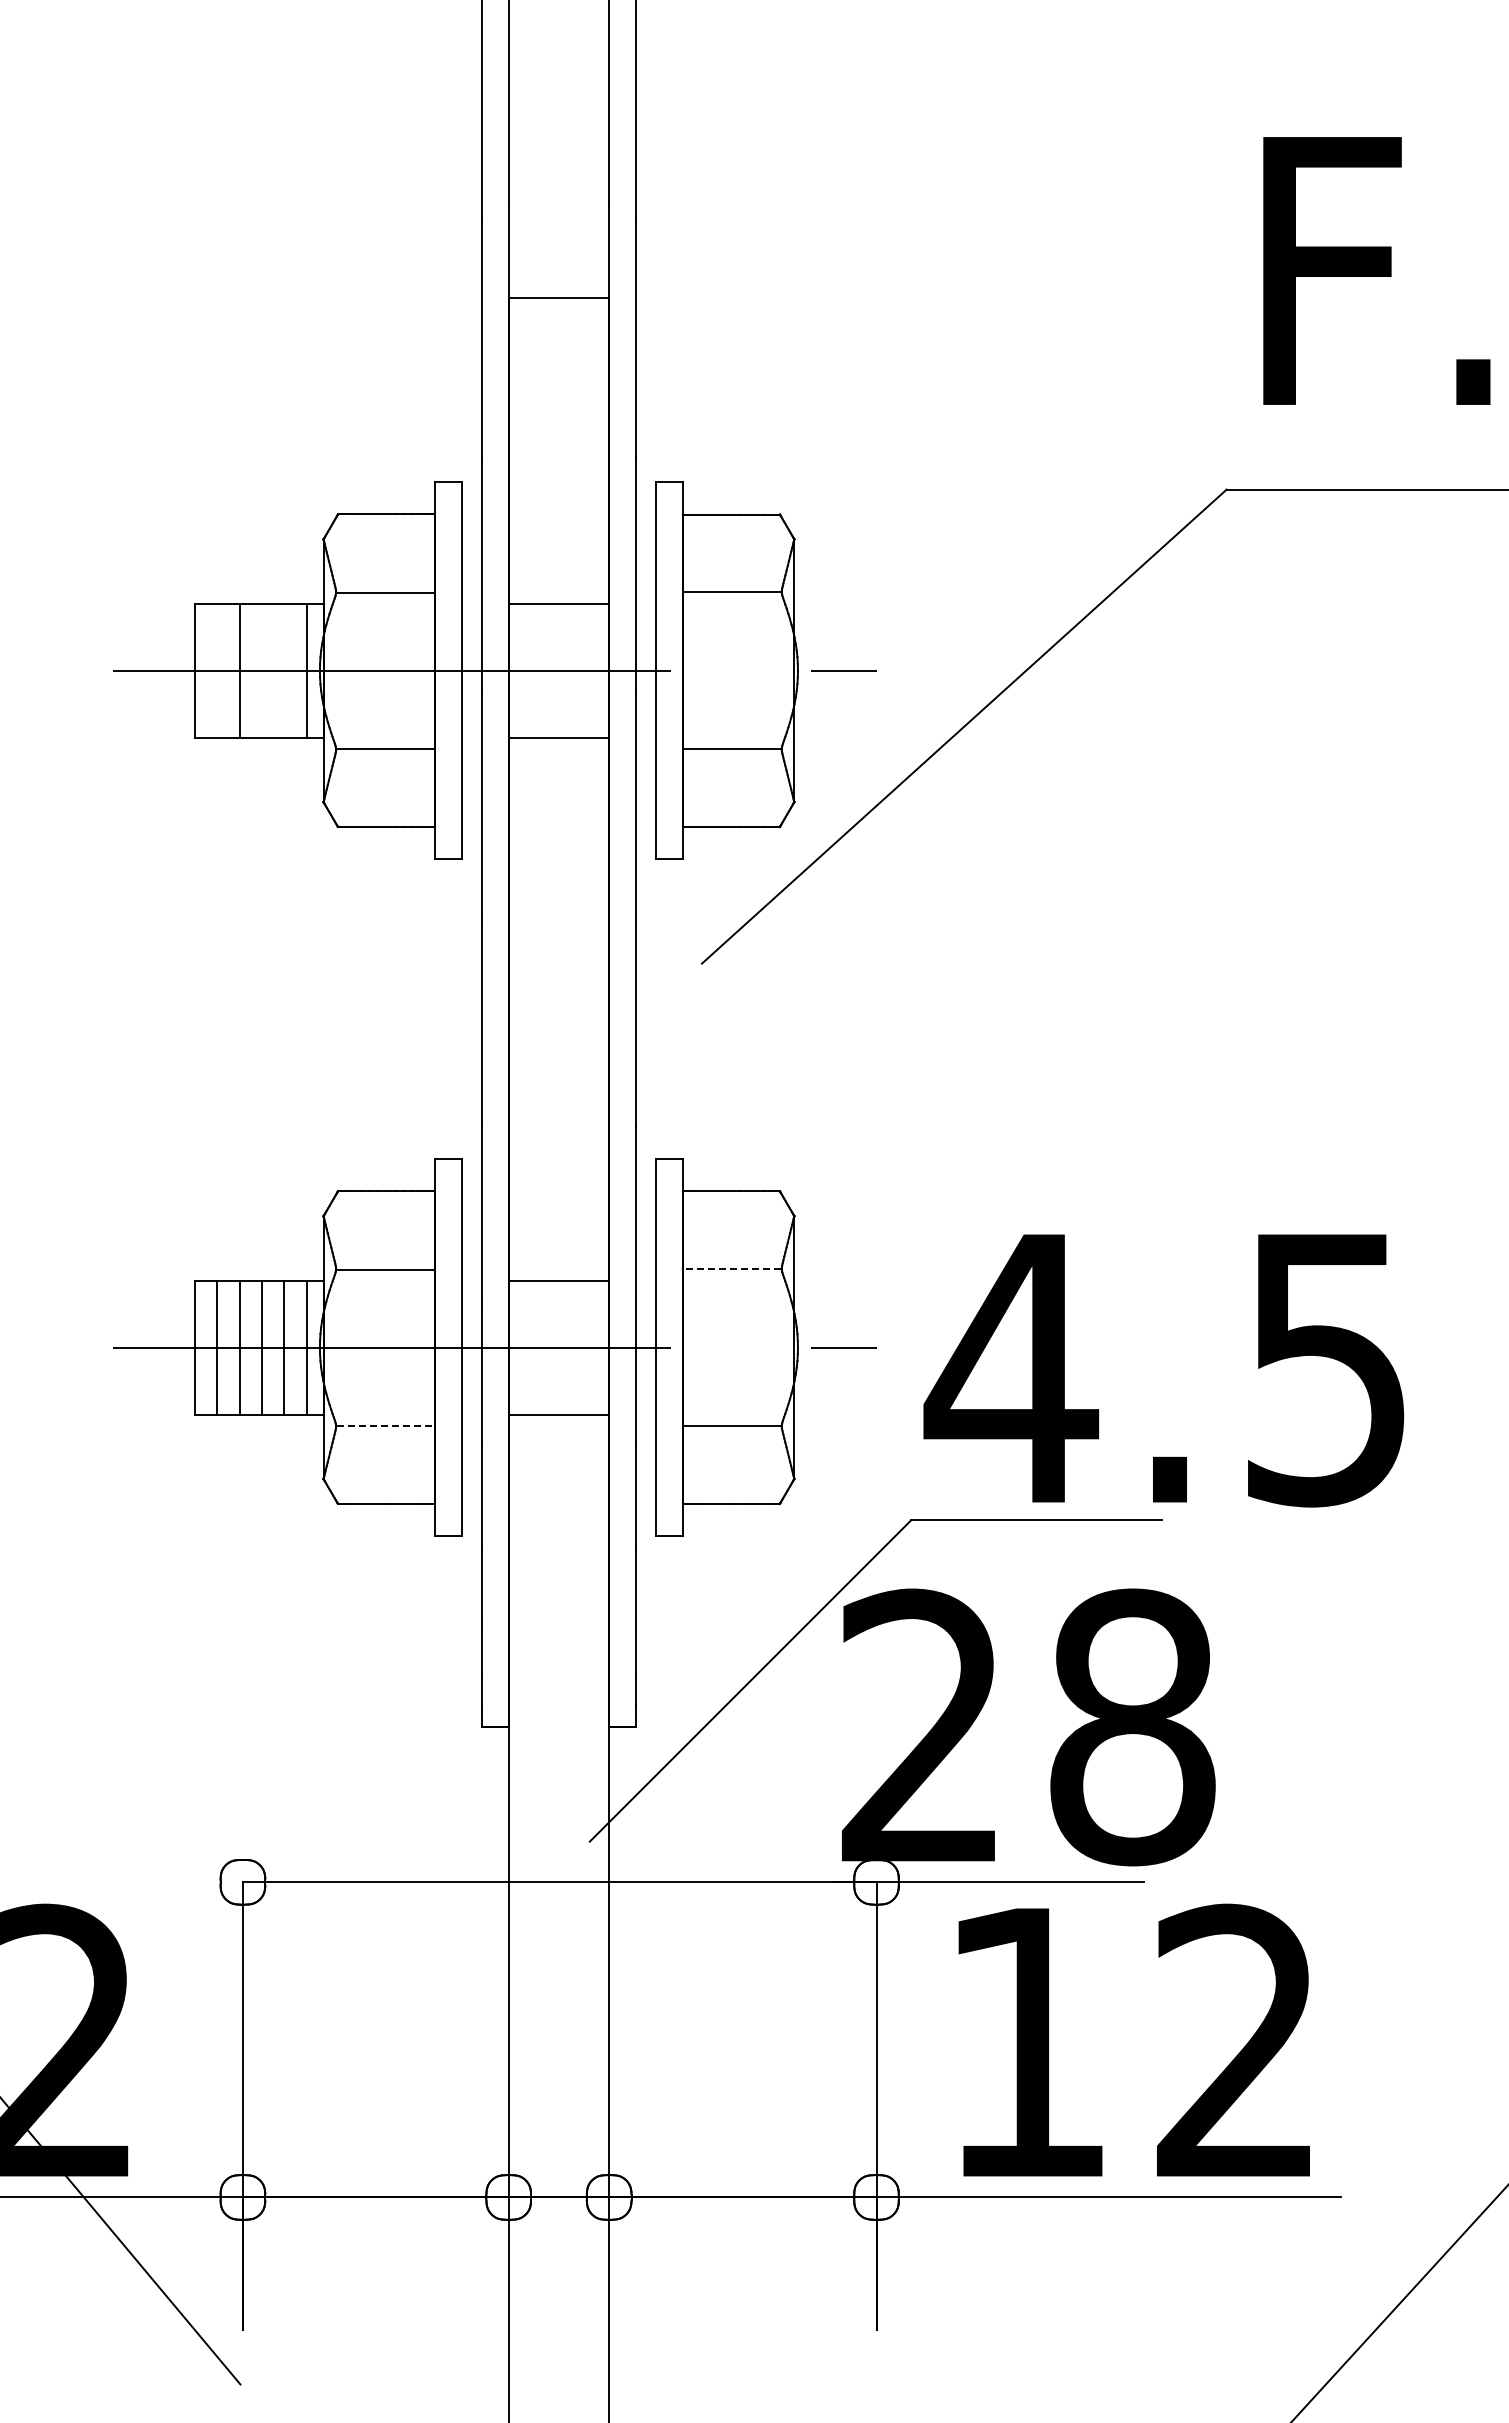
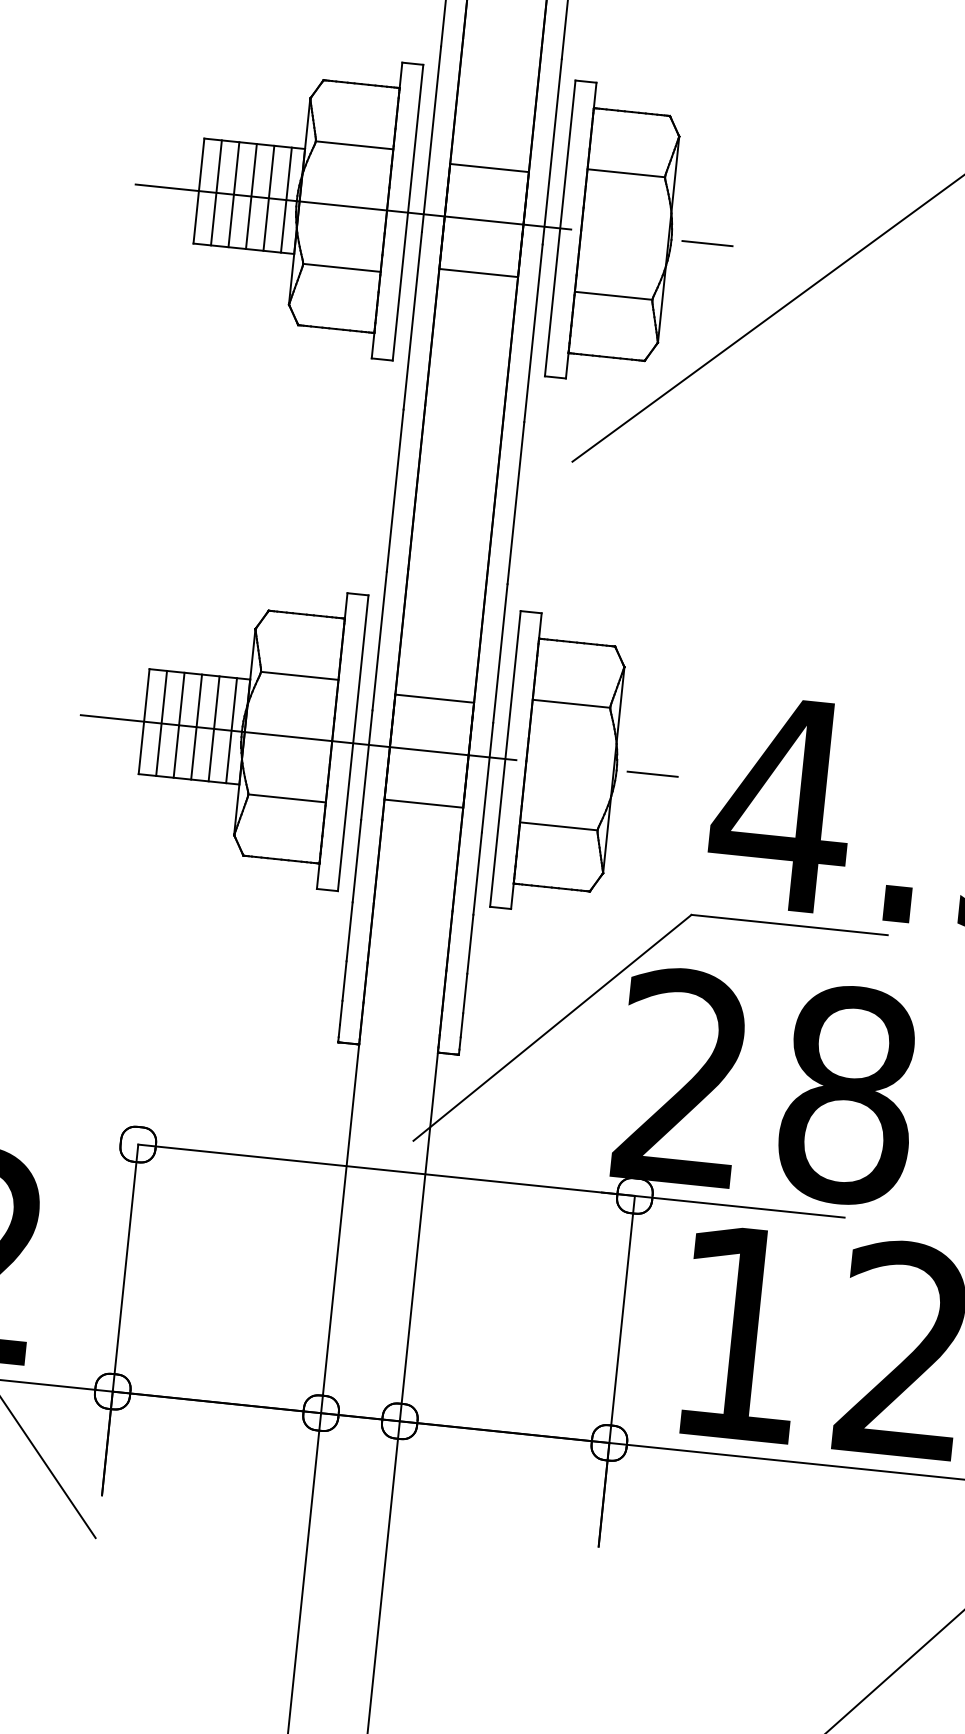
line: (217, 670) -> (216, 192), added
line: (262, 670) -> (251, 196), added
line: (284, 670) -> (269, 198), added
line: (731, 1269) -> (570, 703), dashed -> solid
line: (386, 1425) -> (287, 798), dashed -> solid

